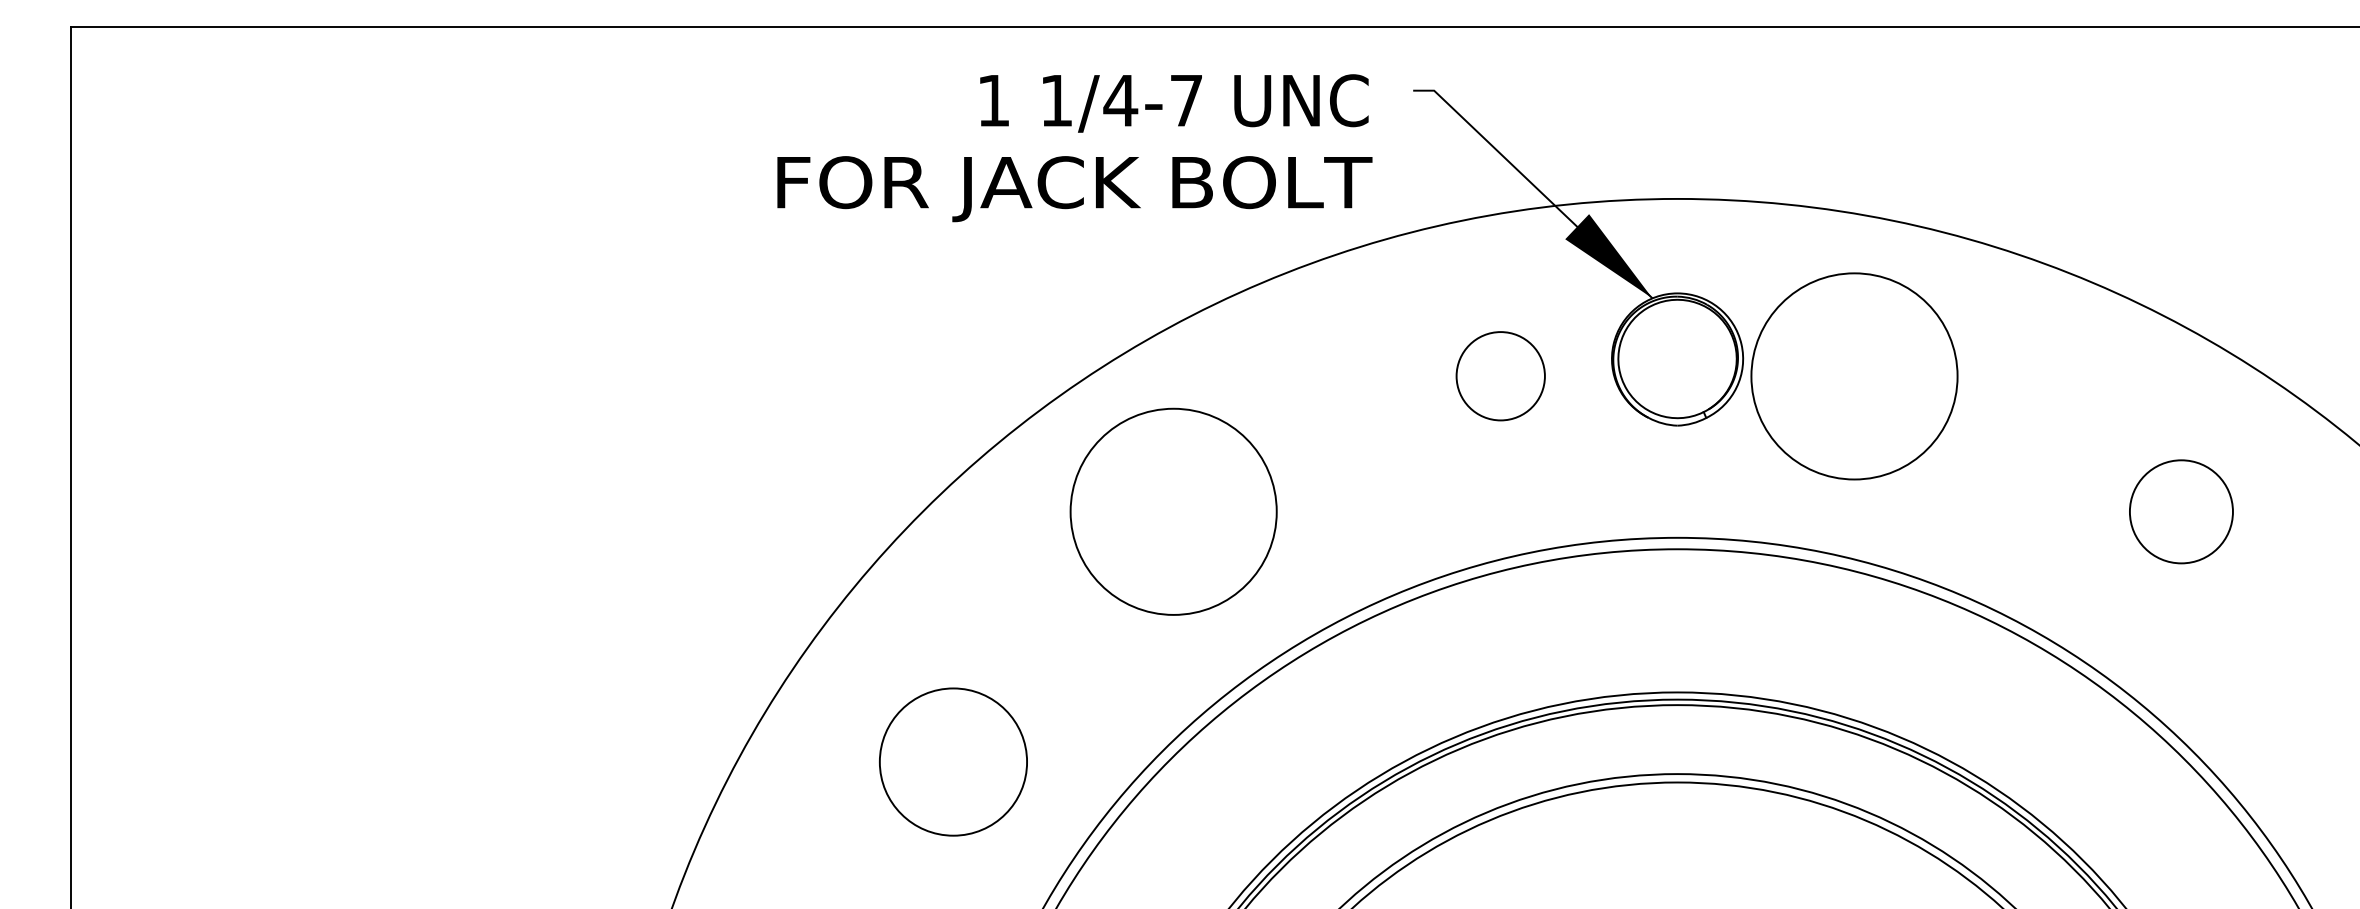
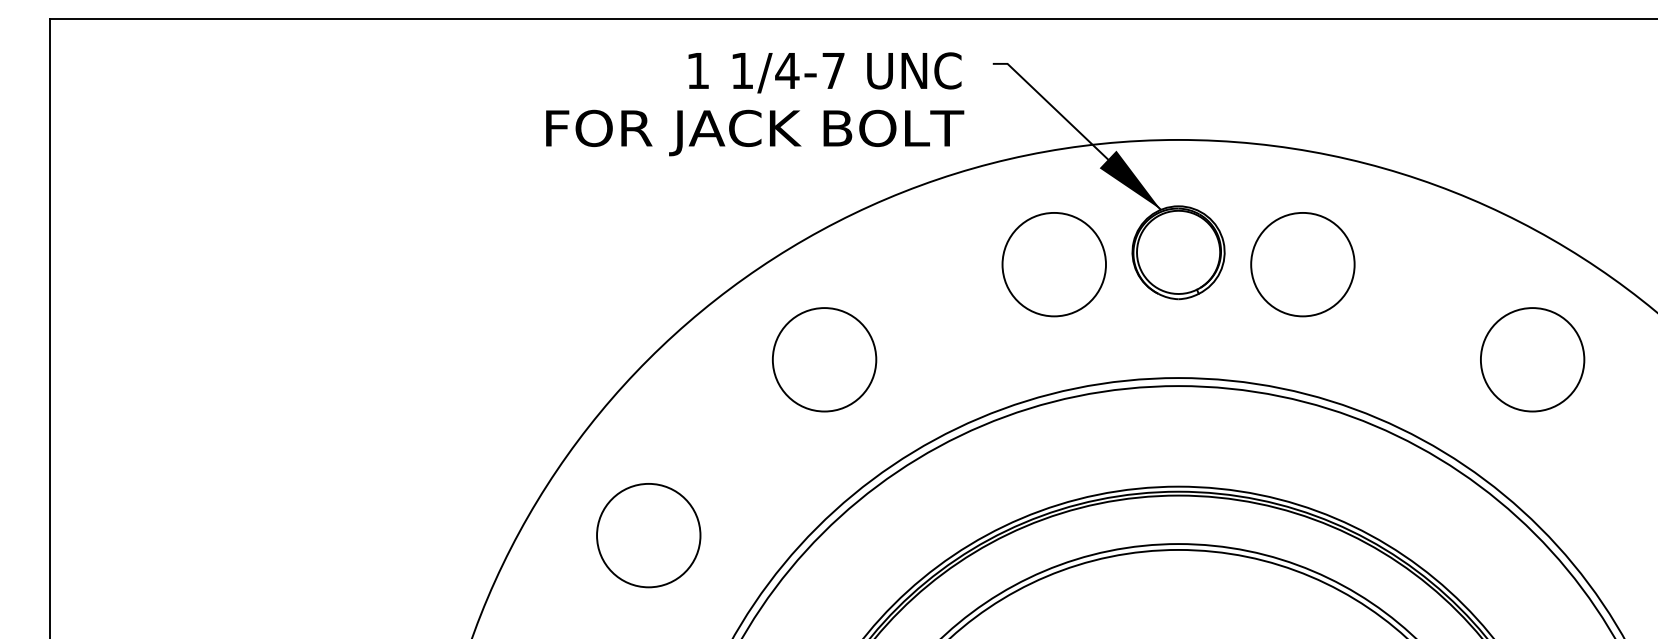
circle: (1500, 375) -> (1054, 263), size x1.67
circle: (1854, 376) -> (1302, 264), size x0.71
circle: (1173, 511) -> (824, 359), size x0.71
circle: (2181, 511) -> (1532, 359), size x1.43
circle: (953, 761) -> (648, 535), moved

